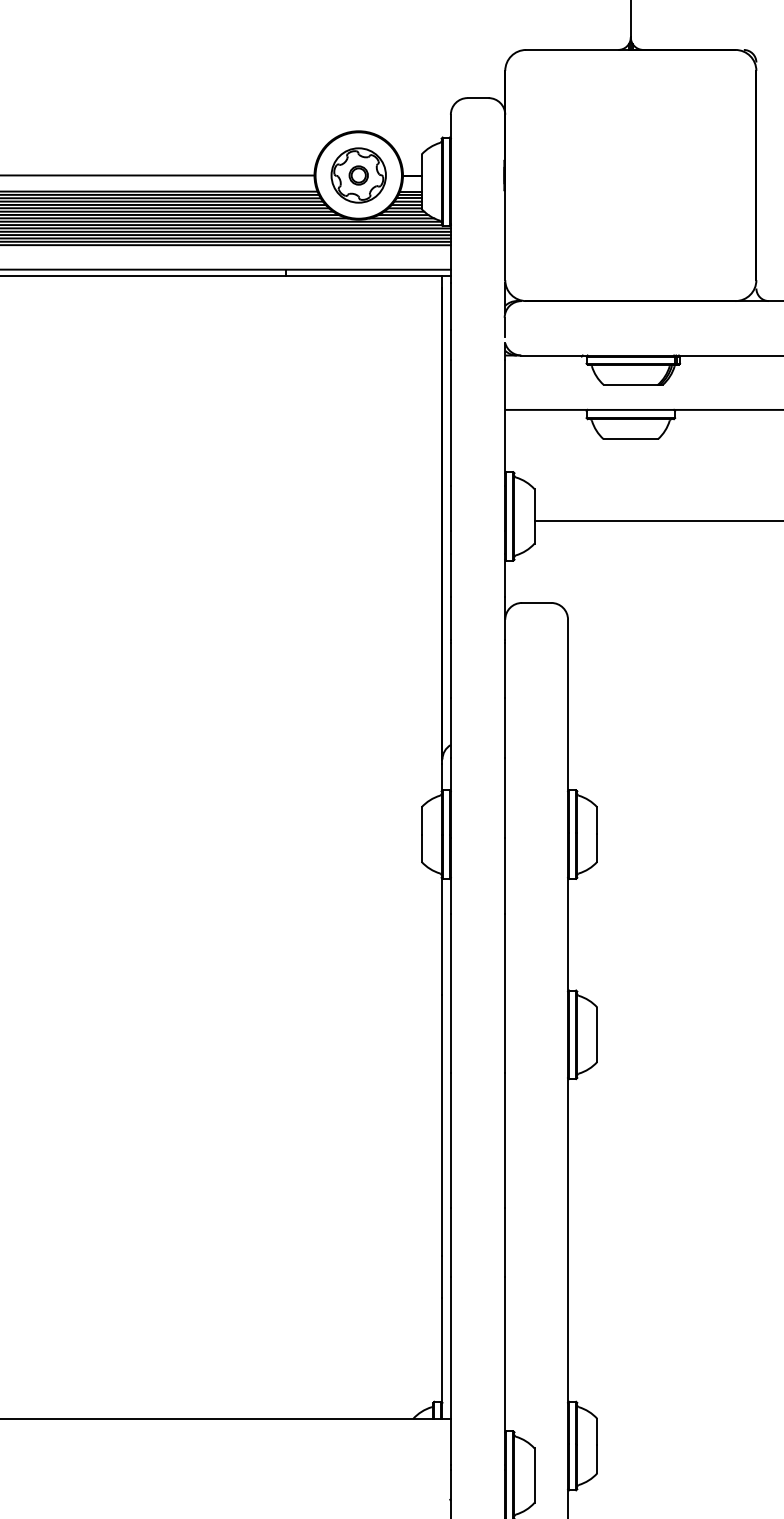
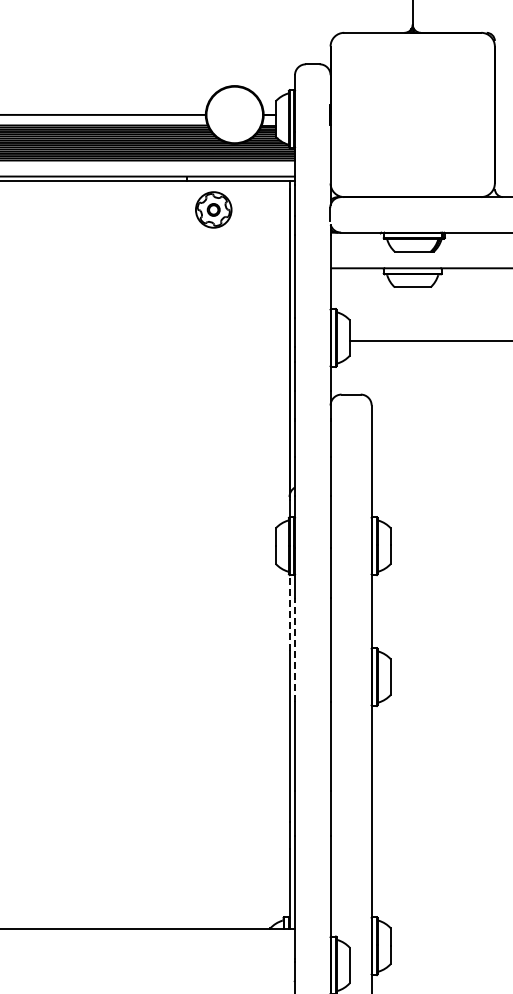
part: (358, 174) -> (213, 209), moved
line: (442, 936) -> (289, 612), solid -> dashed
line: (451, 994) -> (295, 650), solid -> dashed

